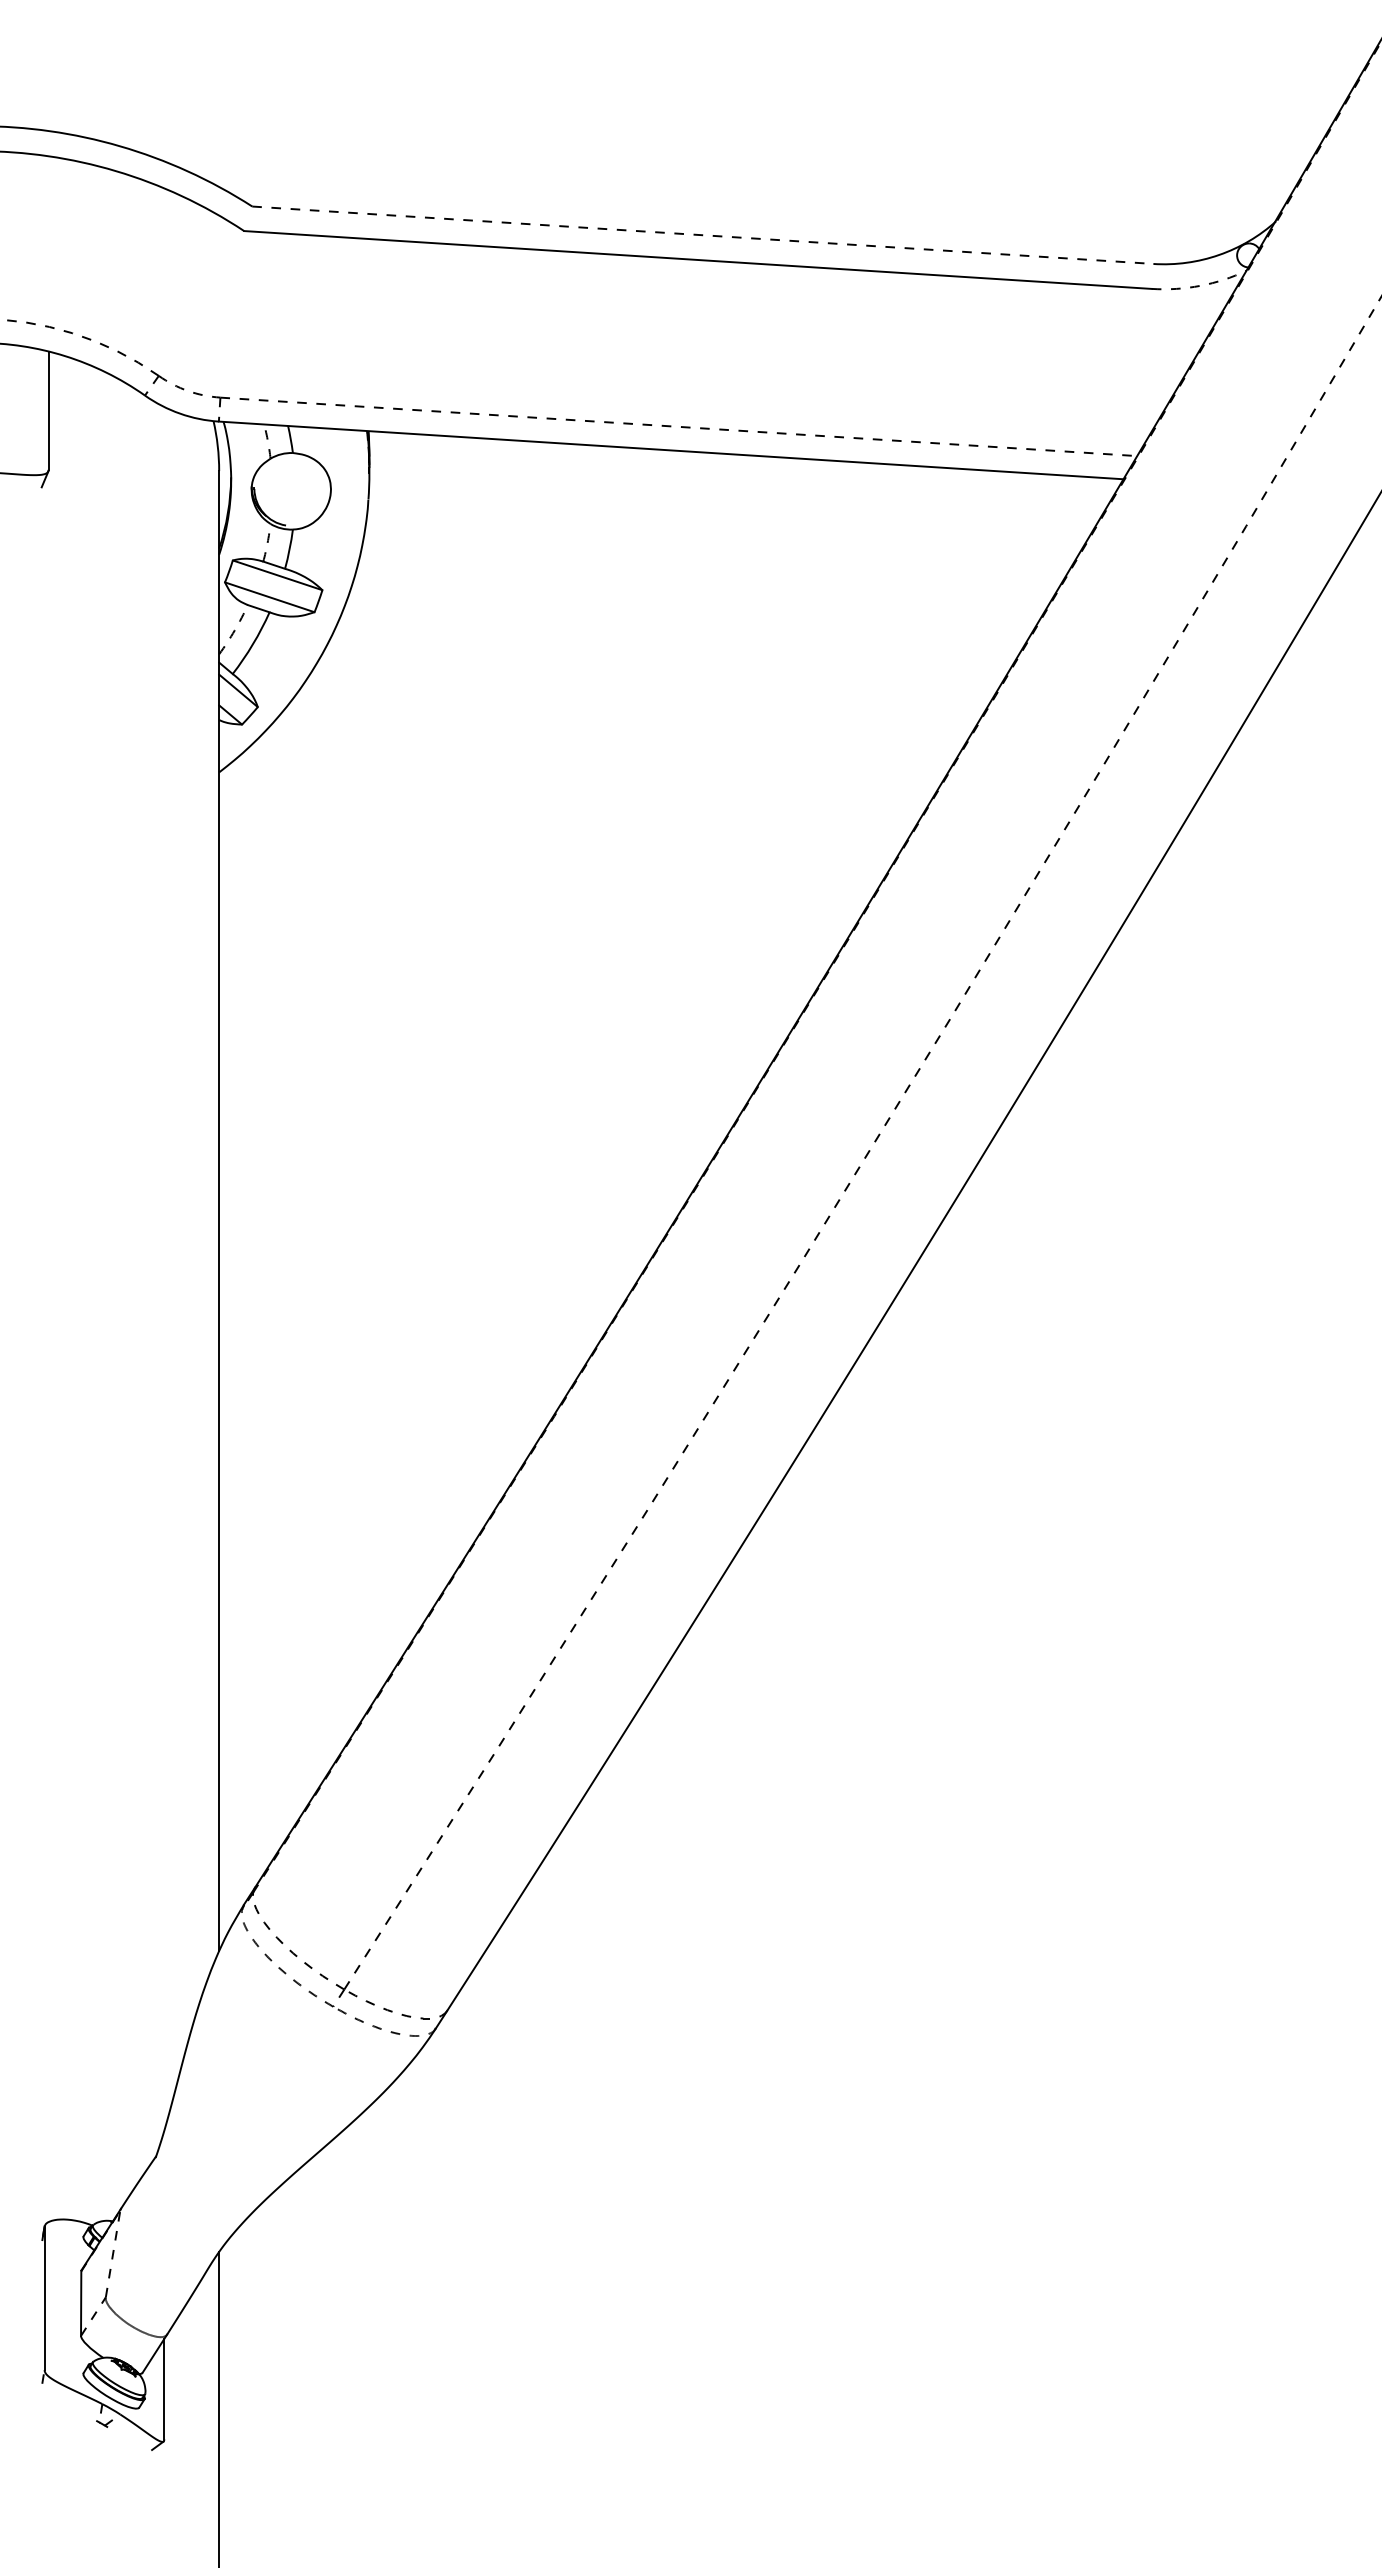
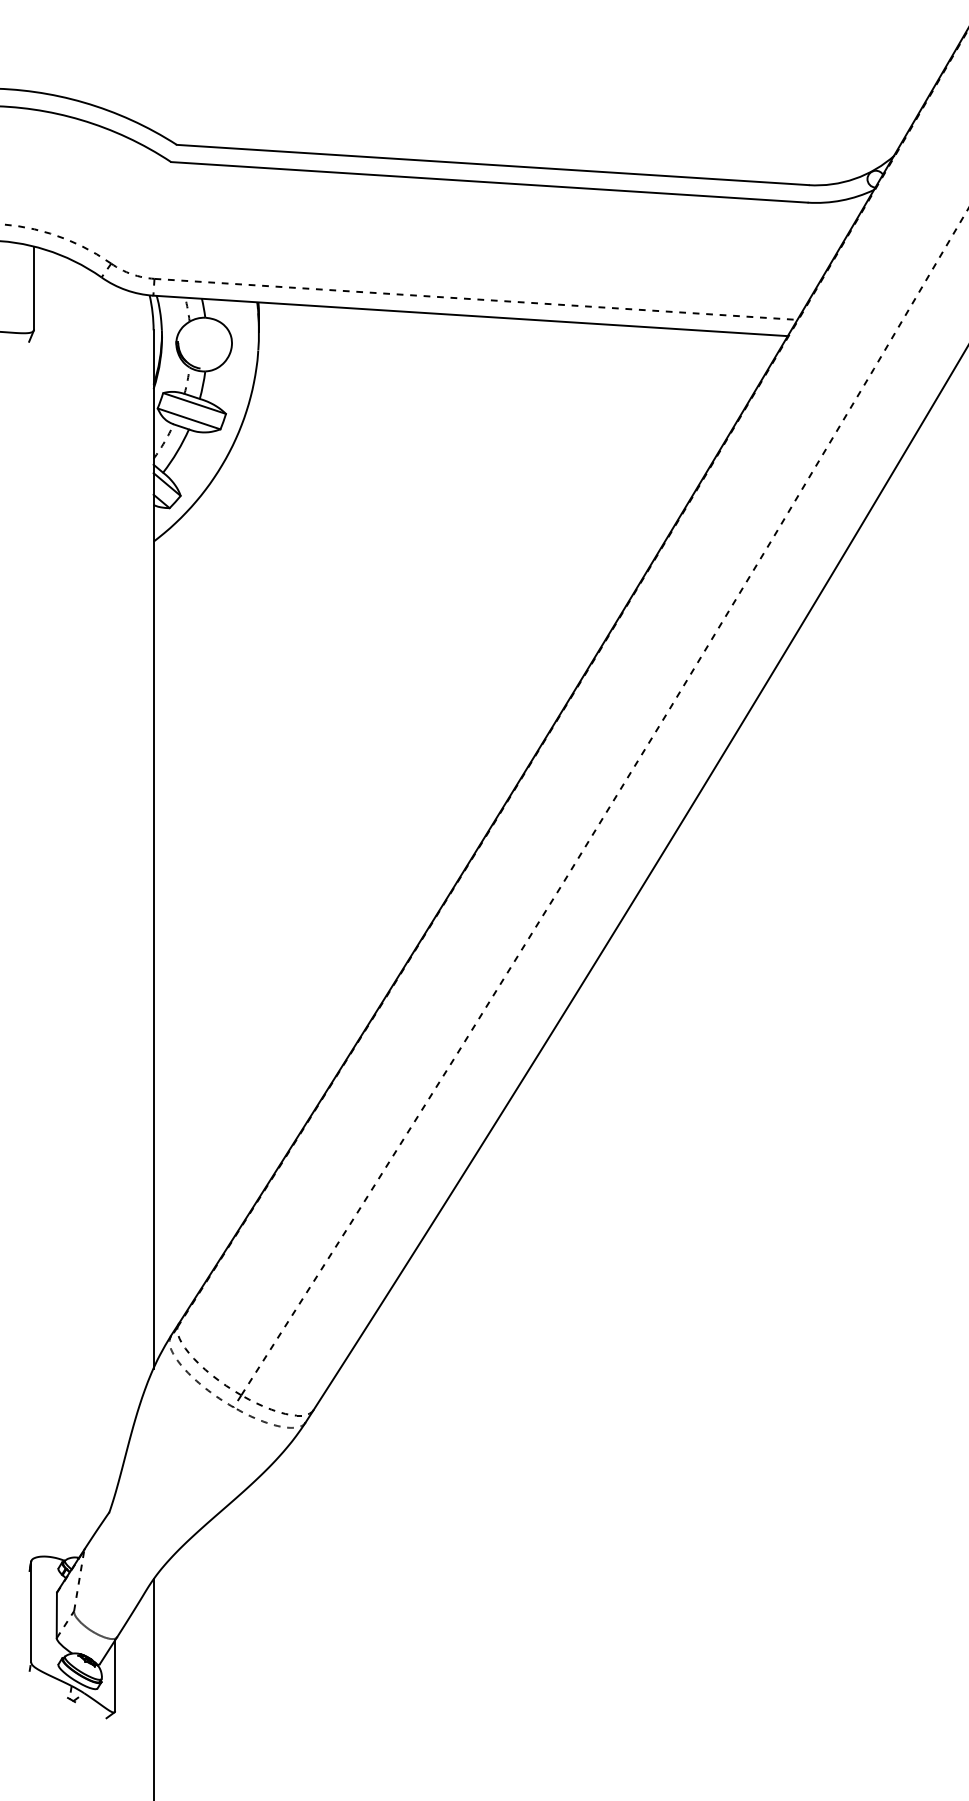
line: (703, 235) -> (493, 165), dashed -> solid
arc: (1200, 285) -> (841, 200), dashed -> solid

